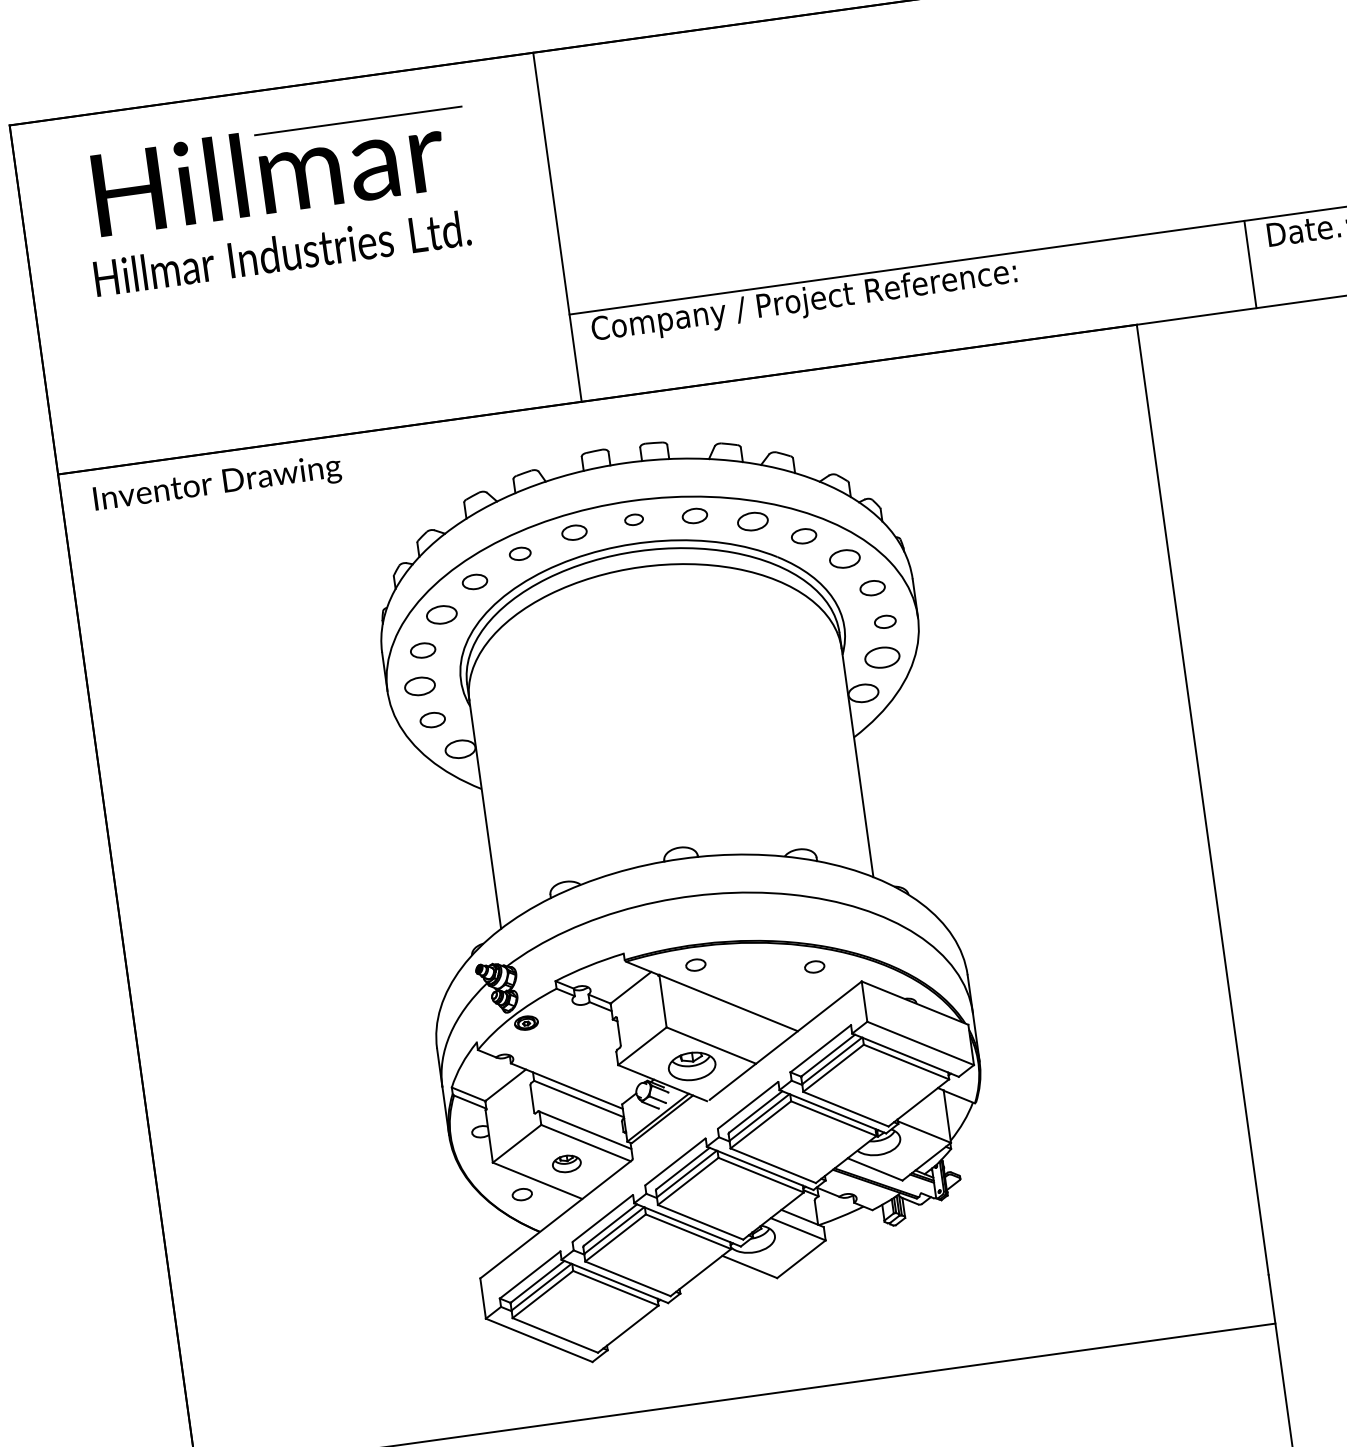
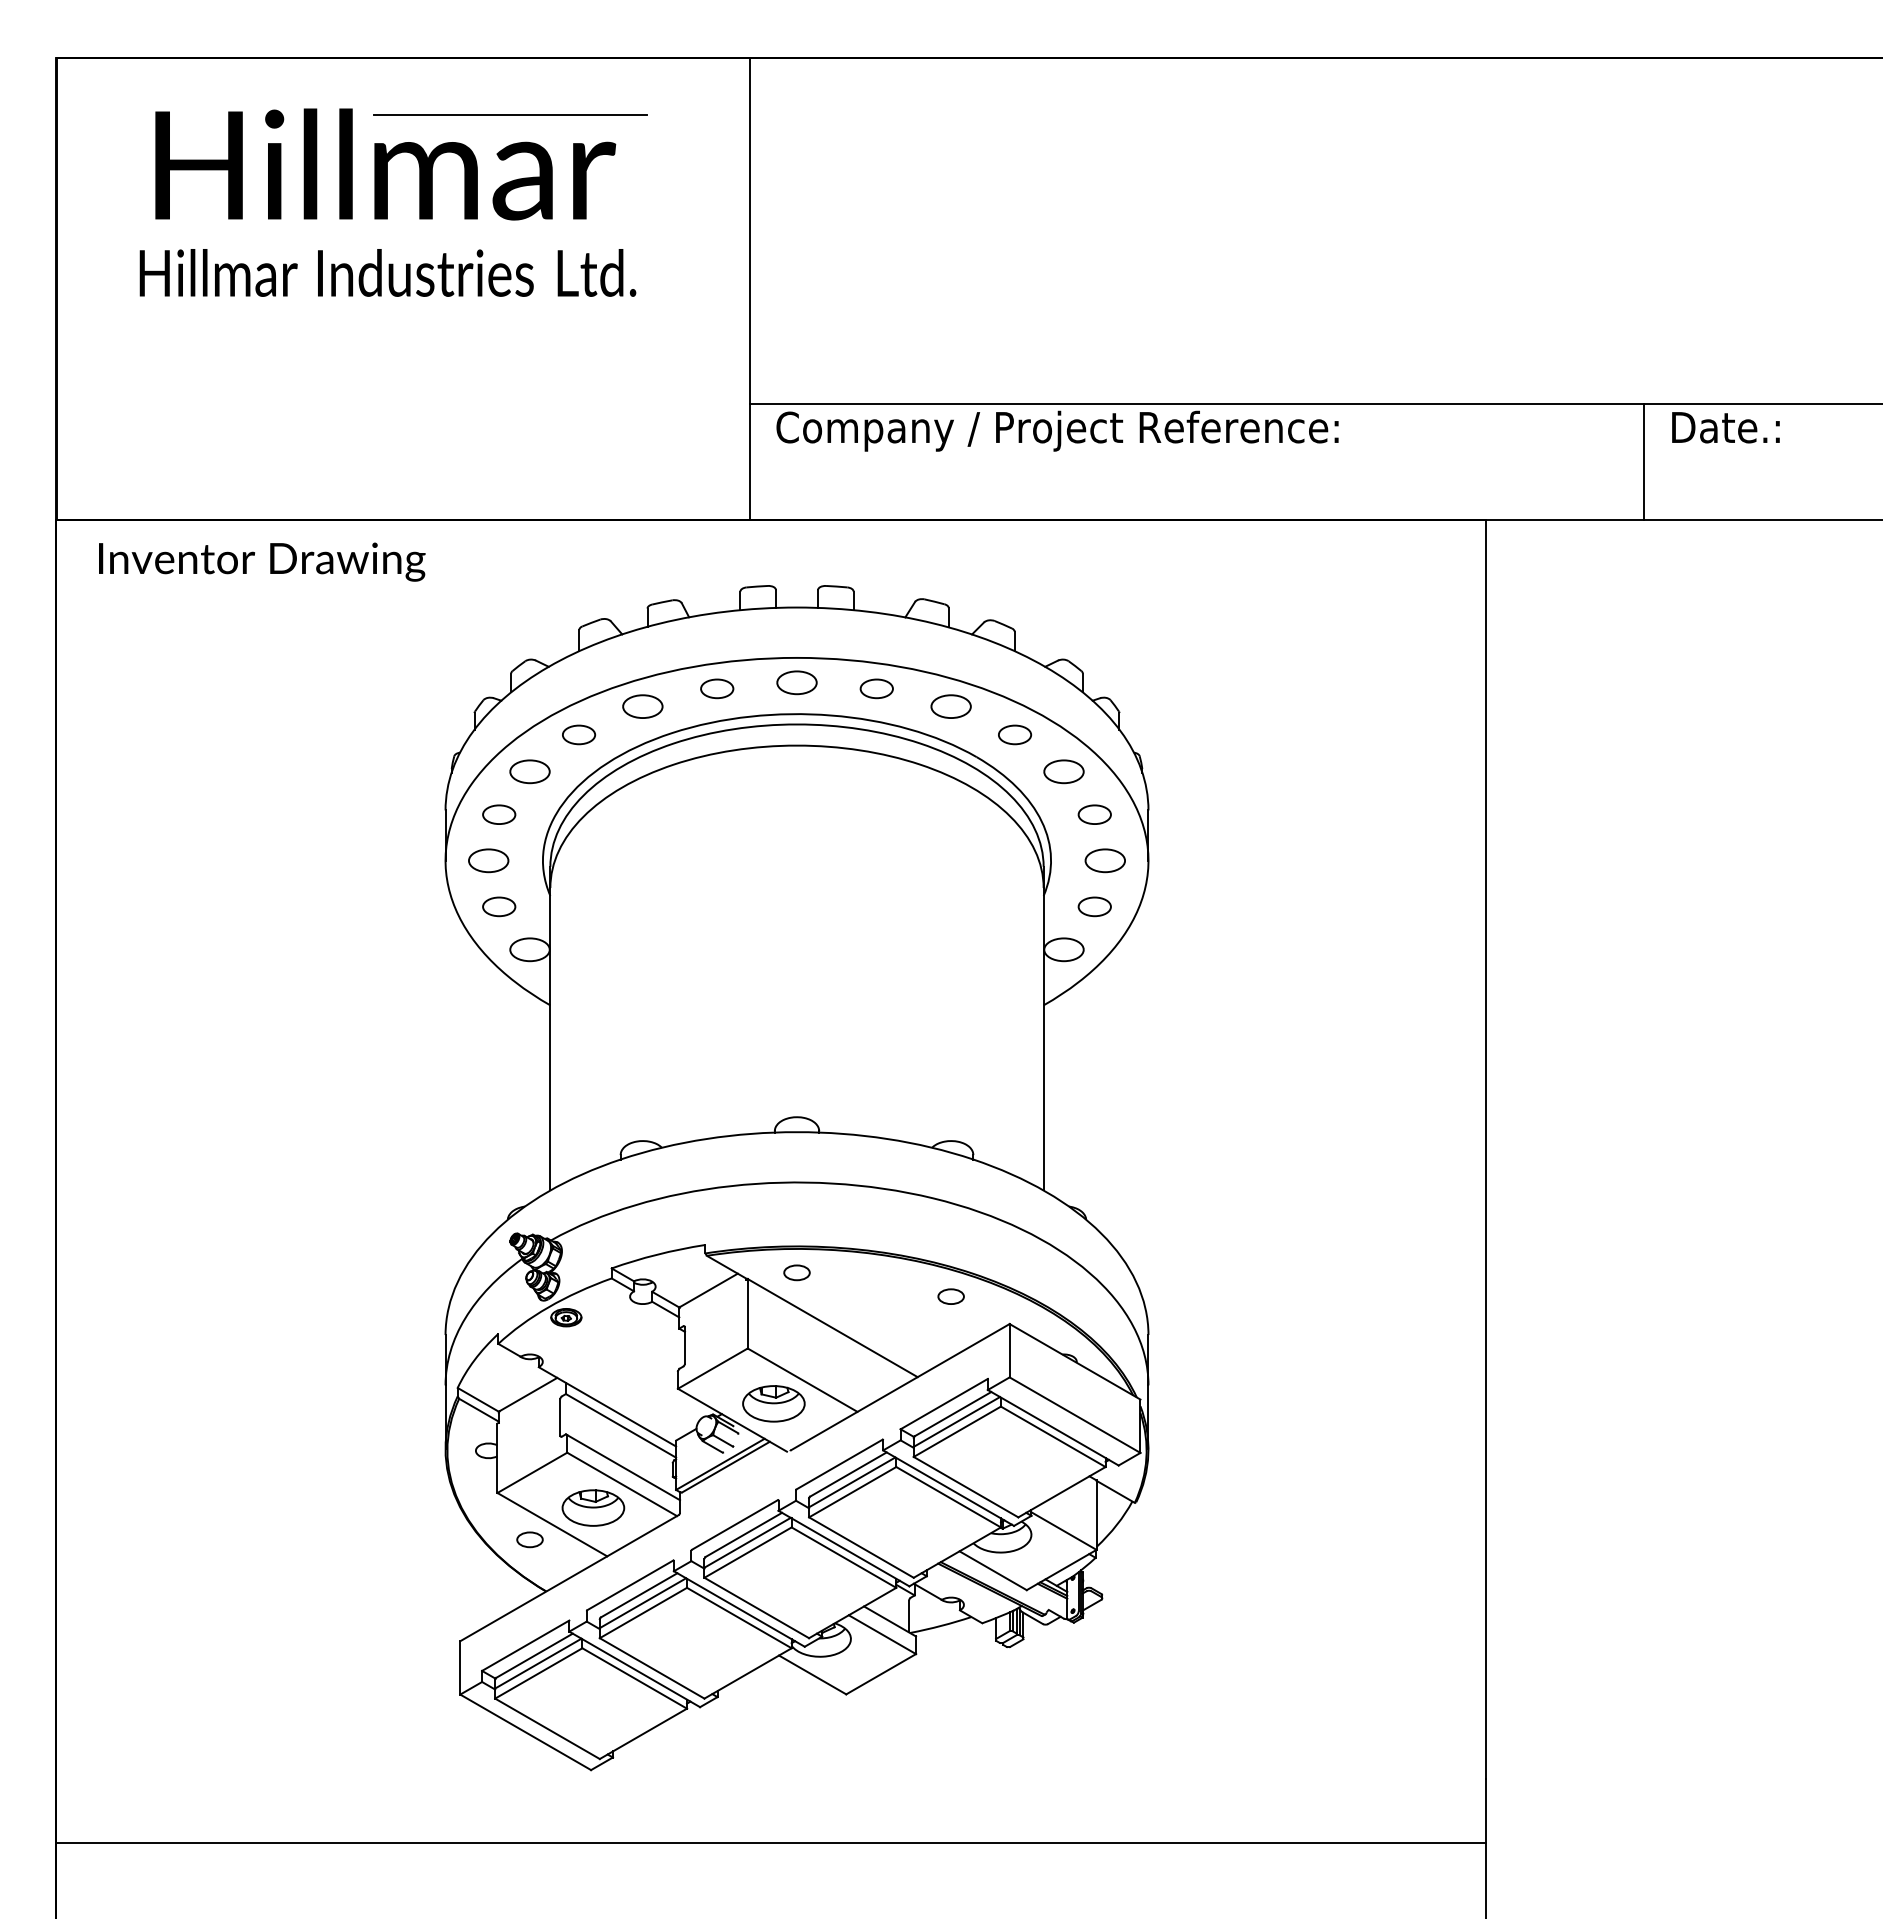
part: (633, 519) -> (796, 682), size x1.67
part: (519, 553) -> (642, 706), size x1.43
part: (884, 621) -> (1104, 860), size x1.43
part: (882, 657) -> (1094, 906), size x0.71
part: (566, 1163) -> (593, 1507), size x1.67

